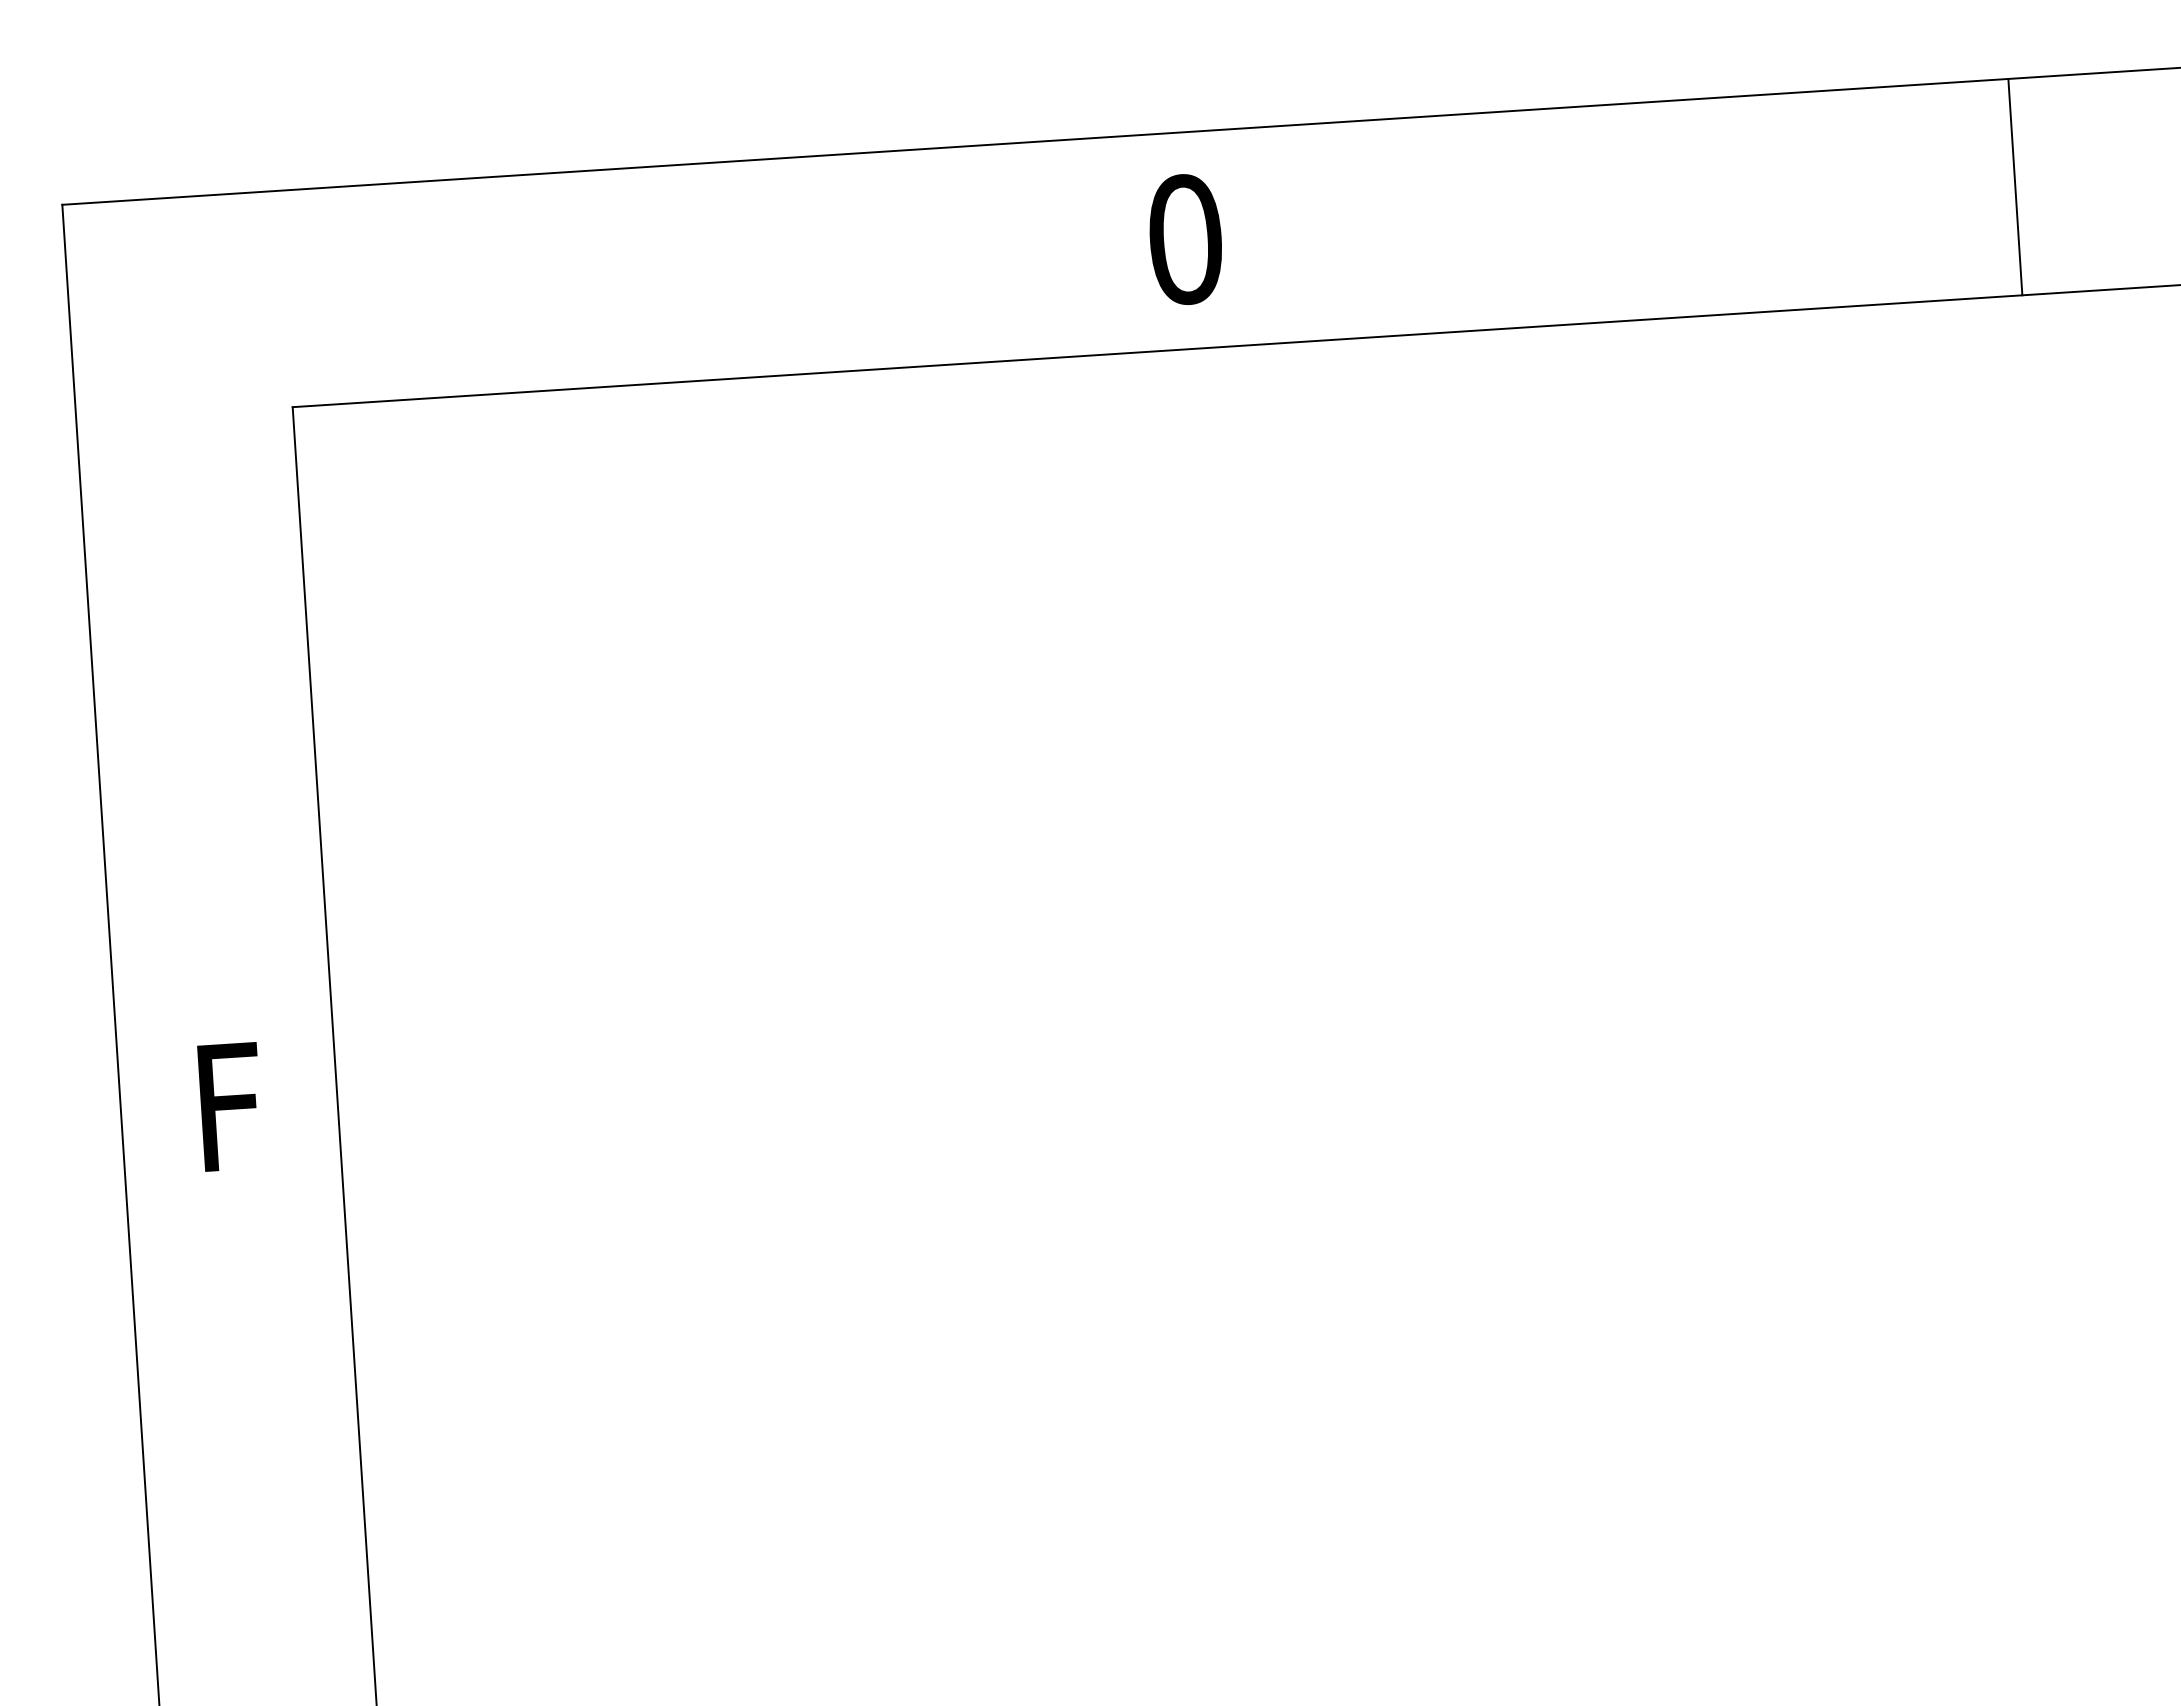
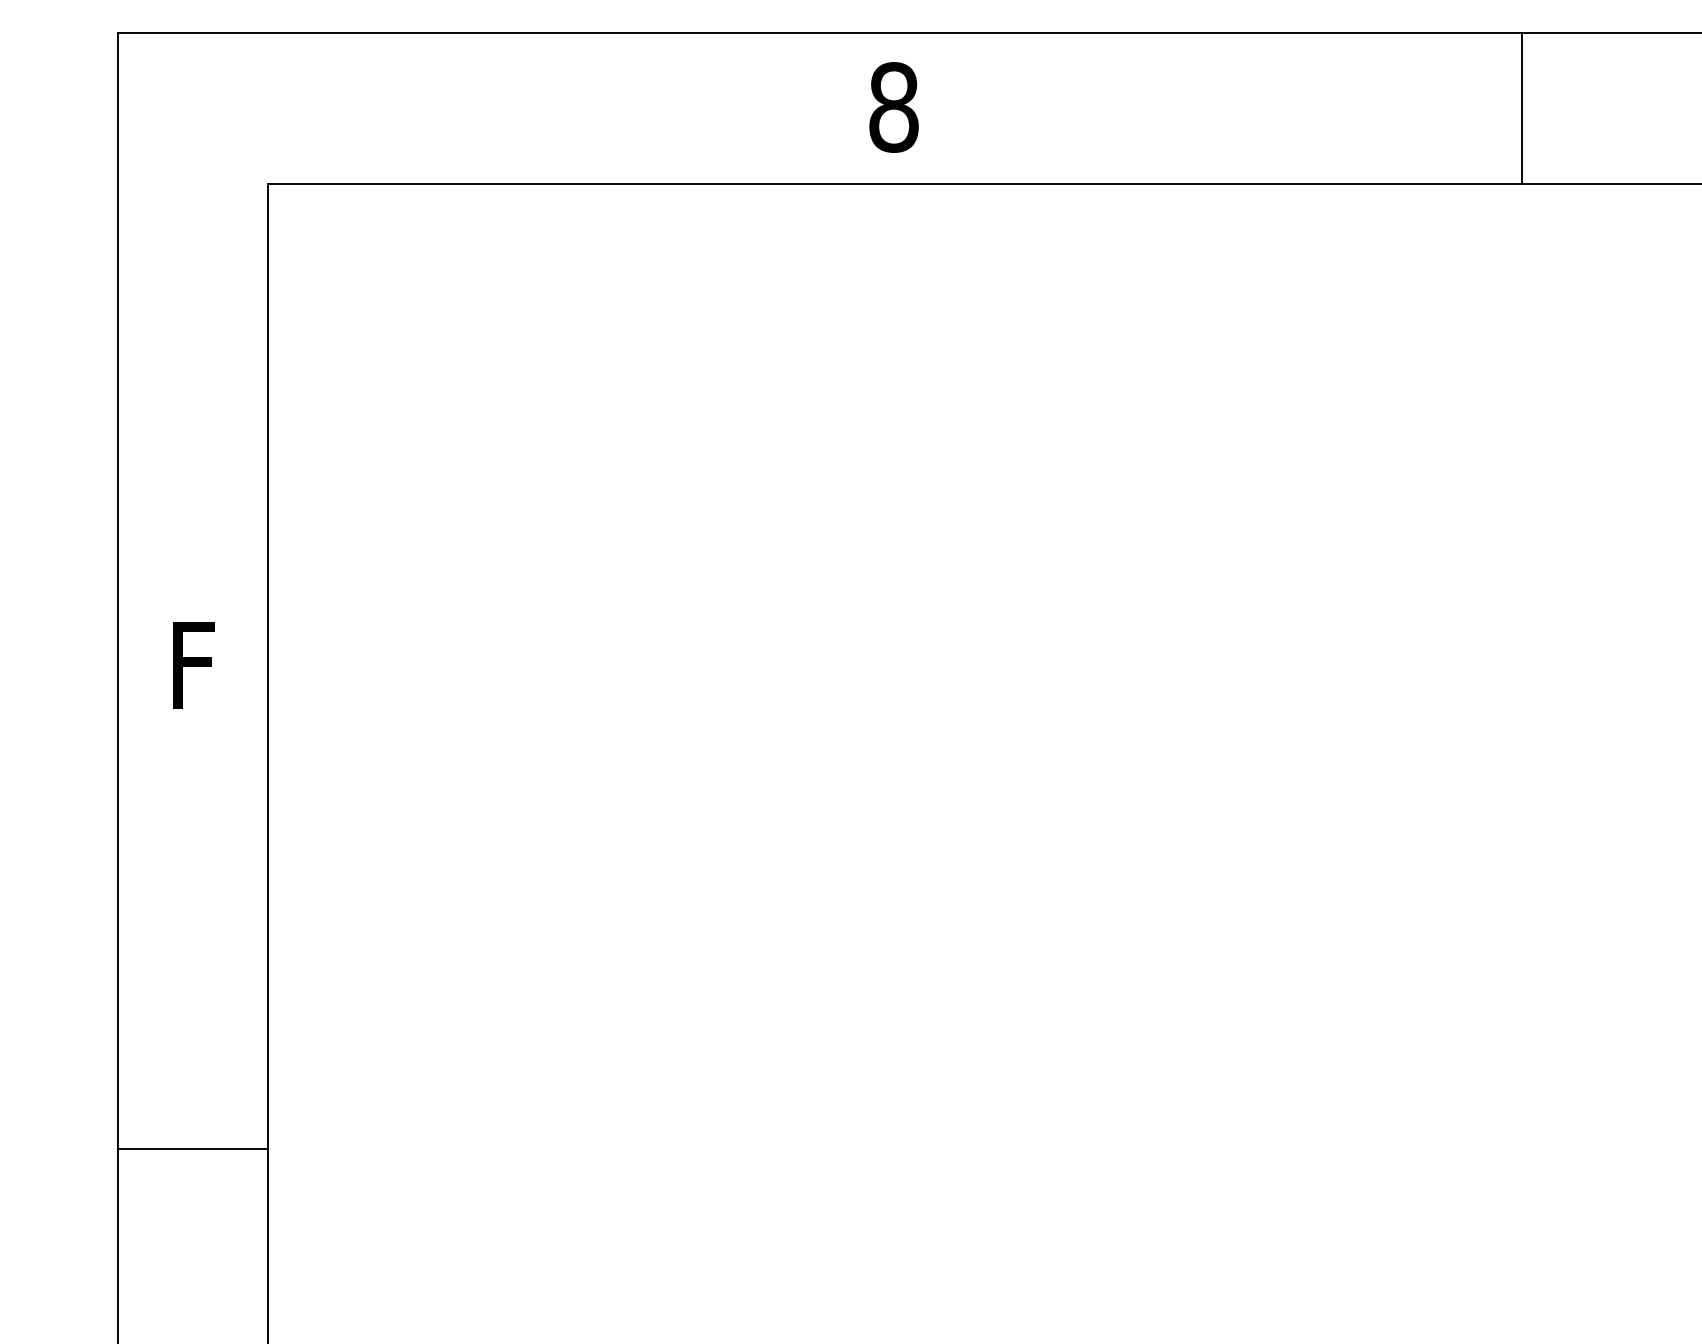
line: (2014, 187) -> (1521, 108), moved
text: (1184, 239) -> (893, 107), 0 -> 8

